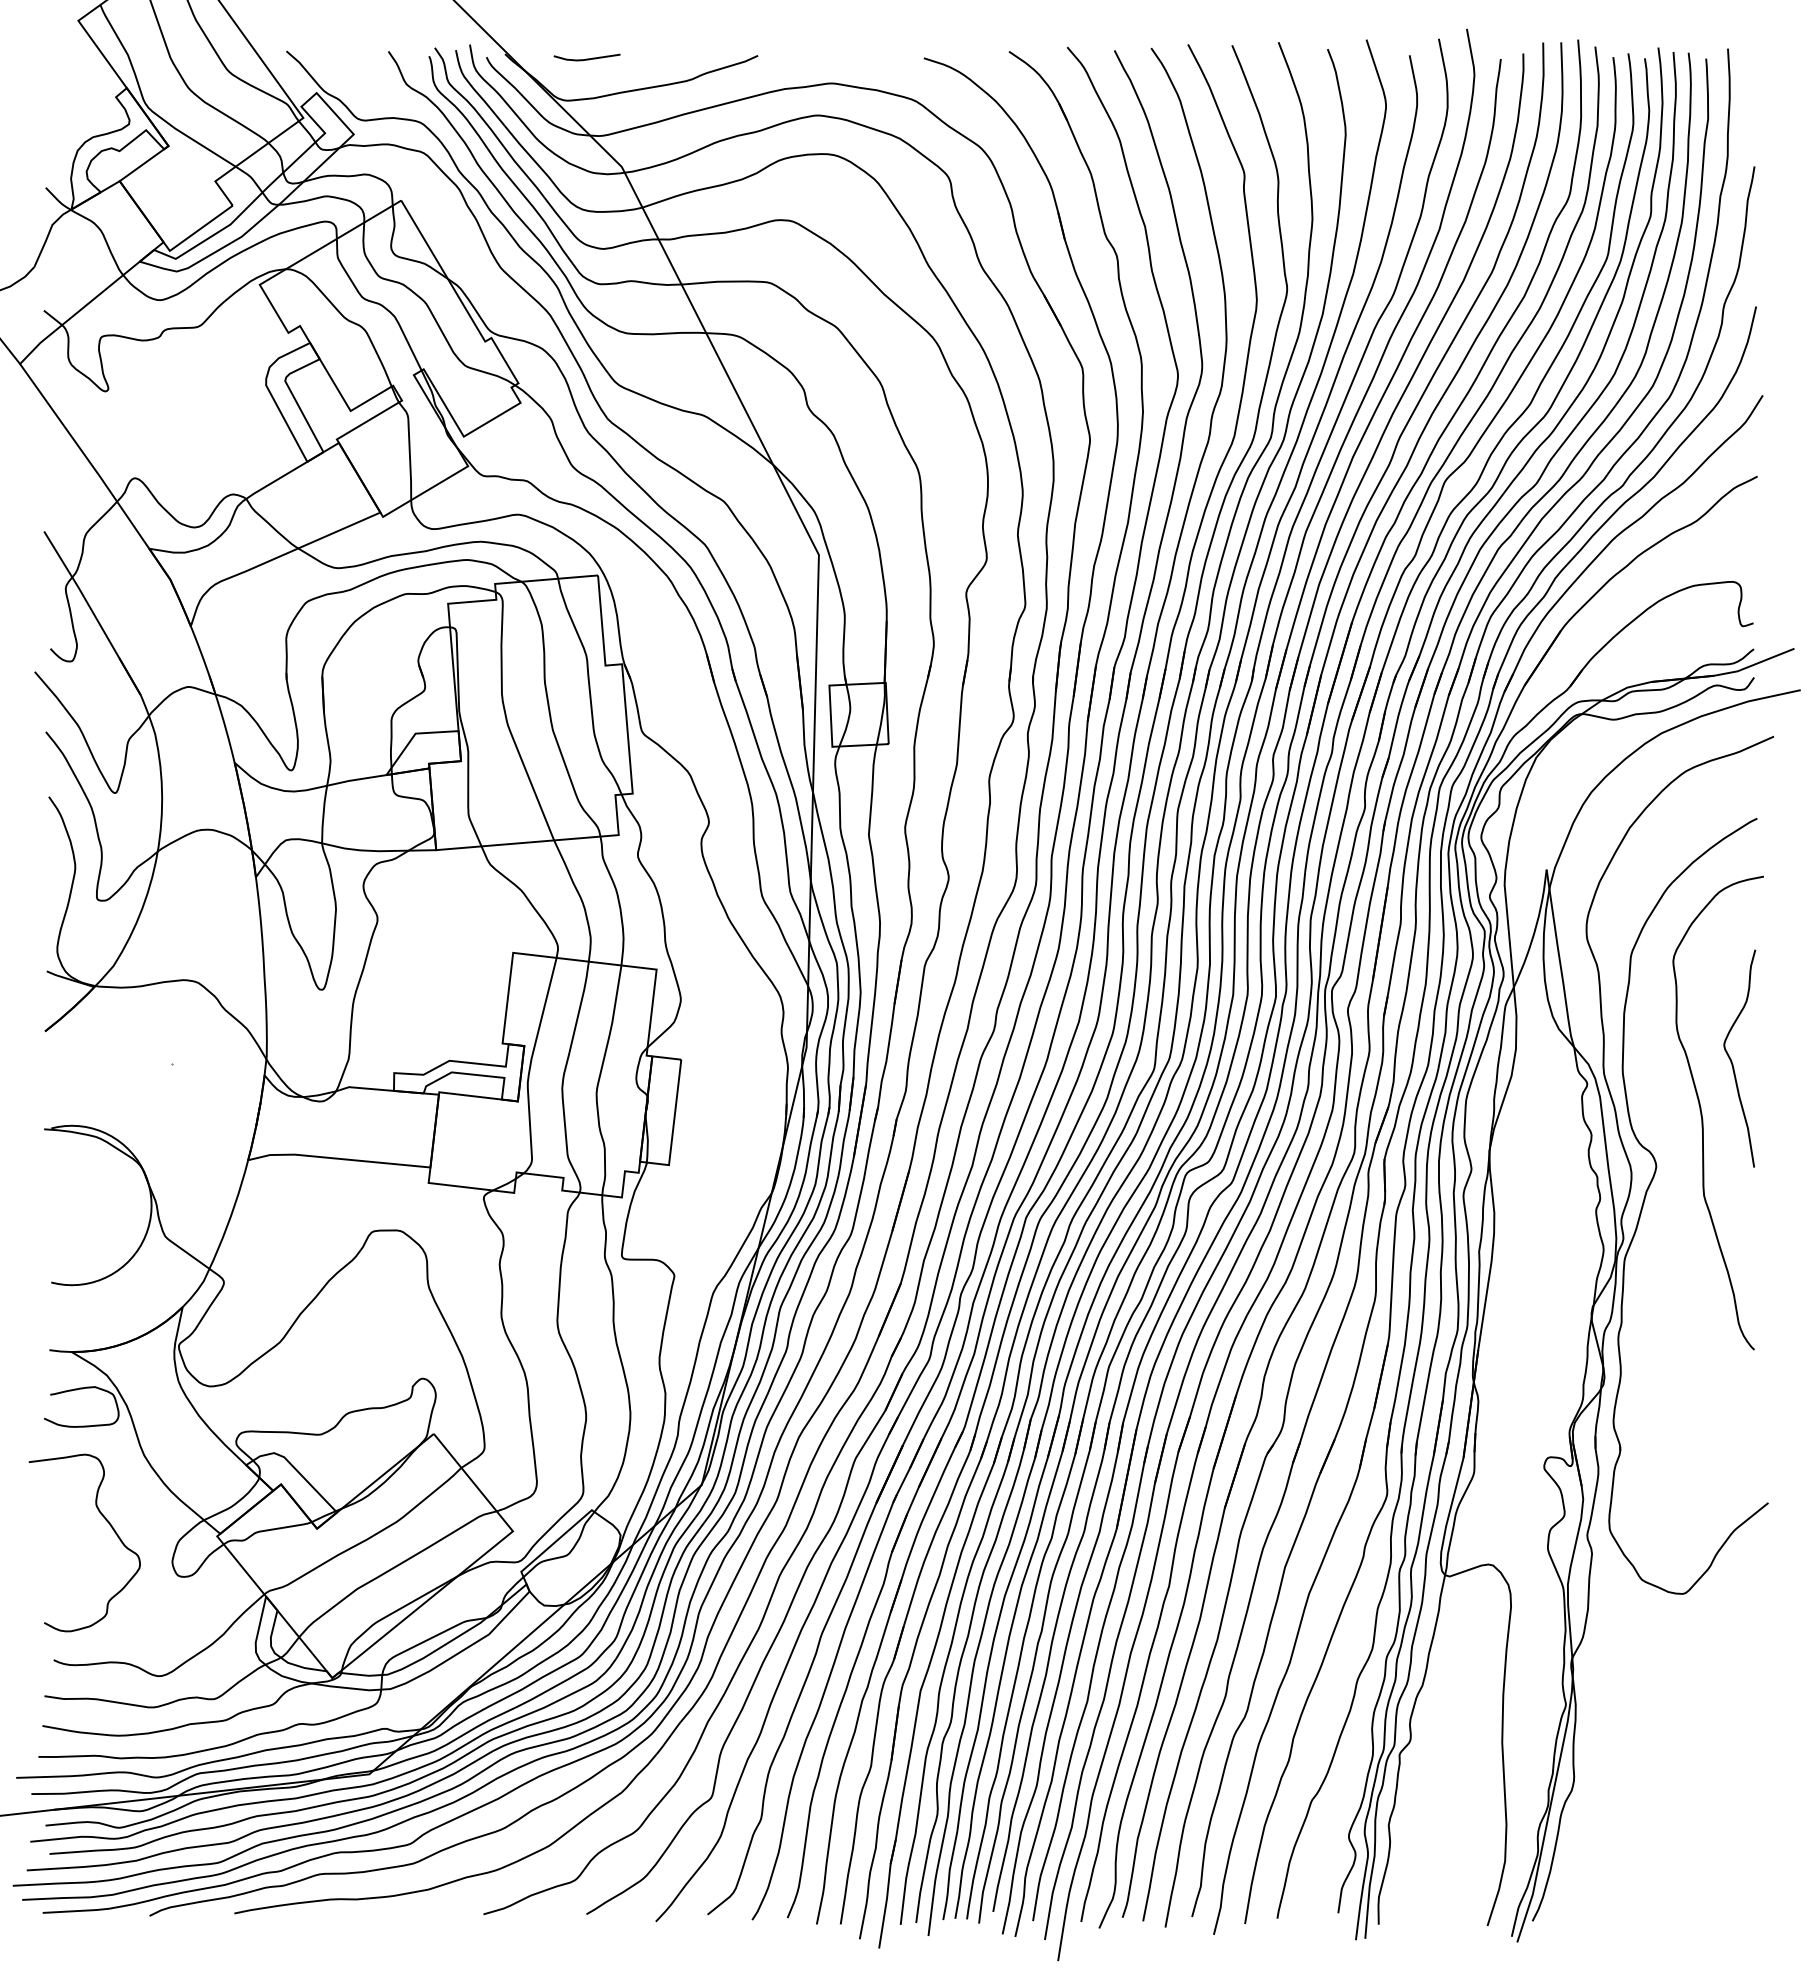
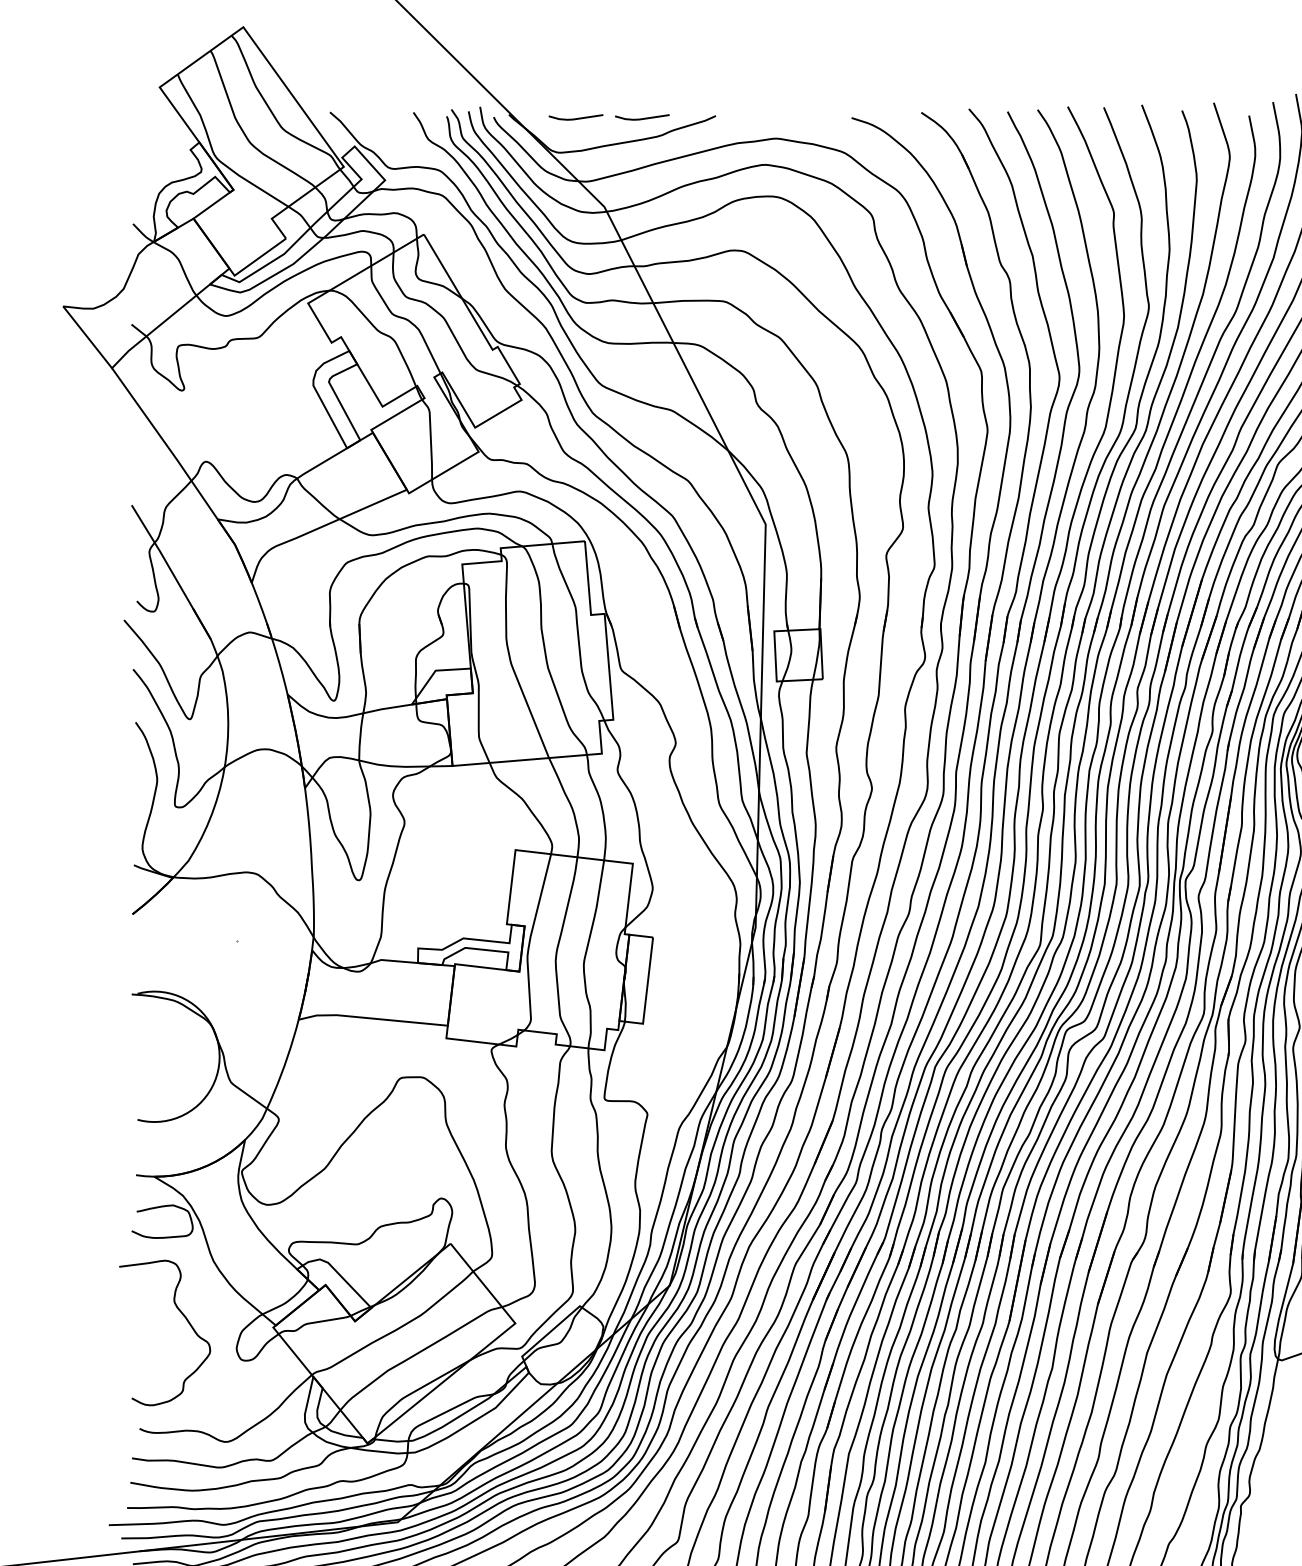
line: (667, 58) -> (641, 118), added

